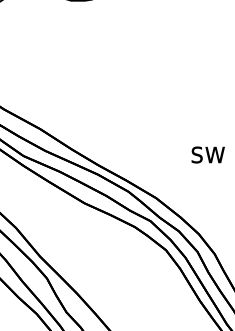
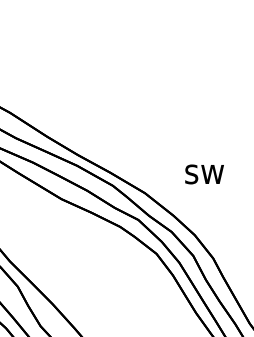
text: (207, 154) -> (203, 173), moved

